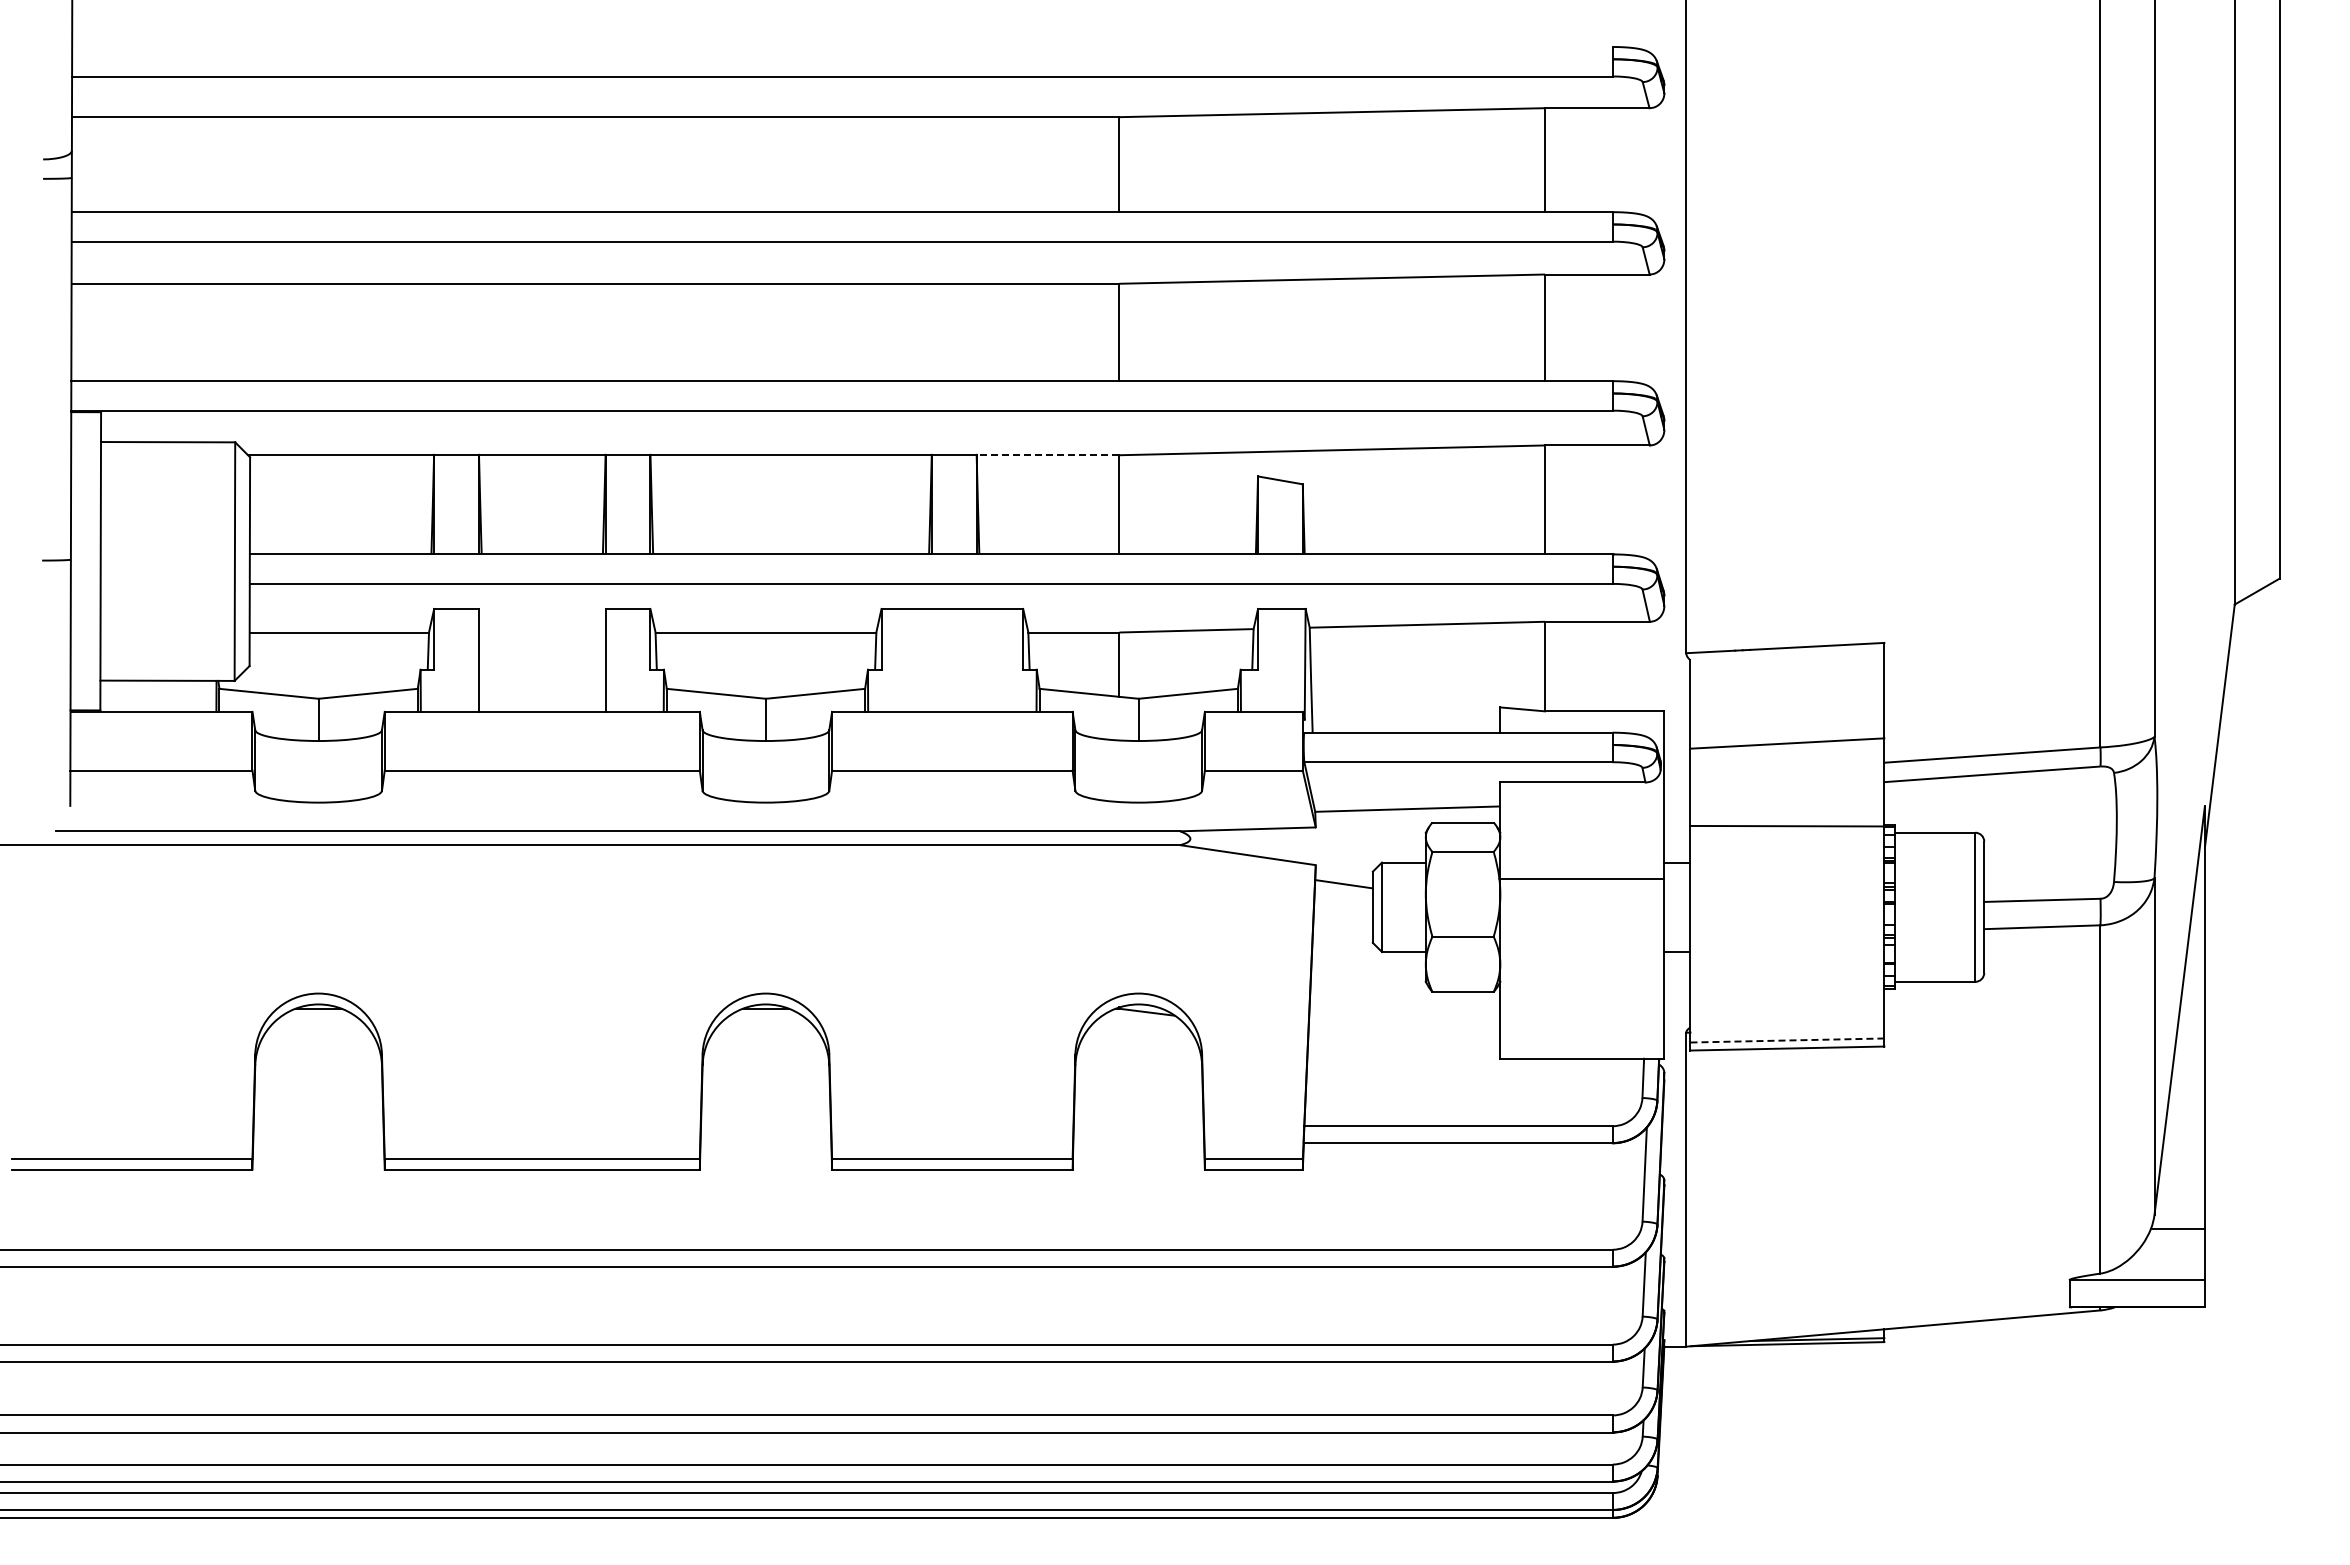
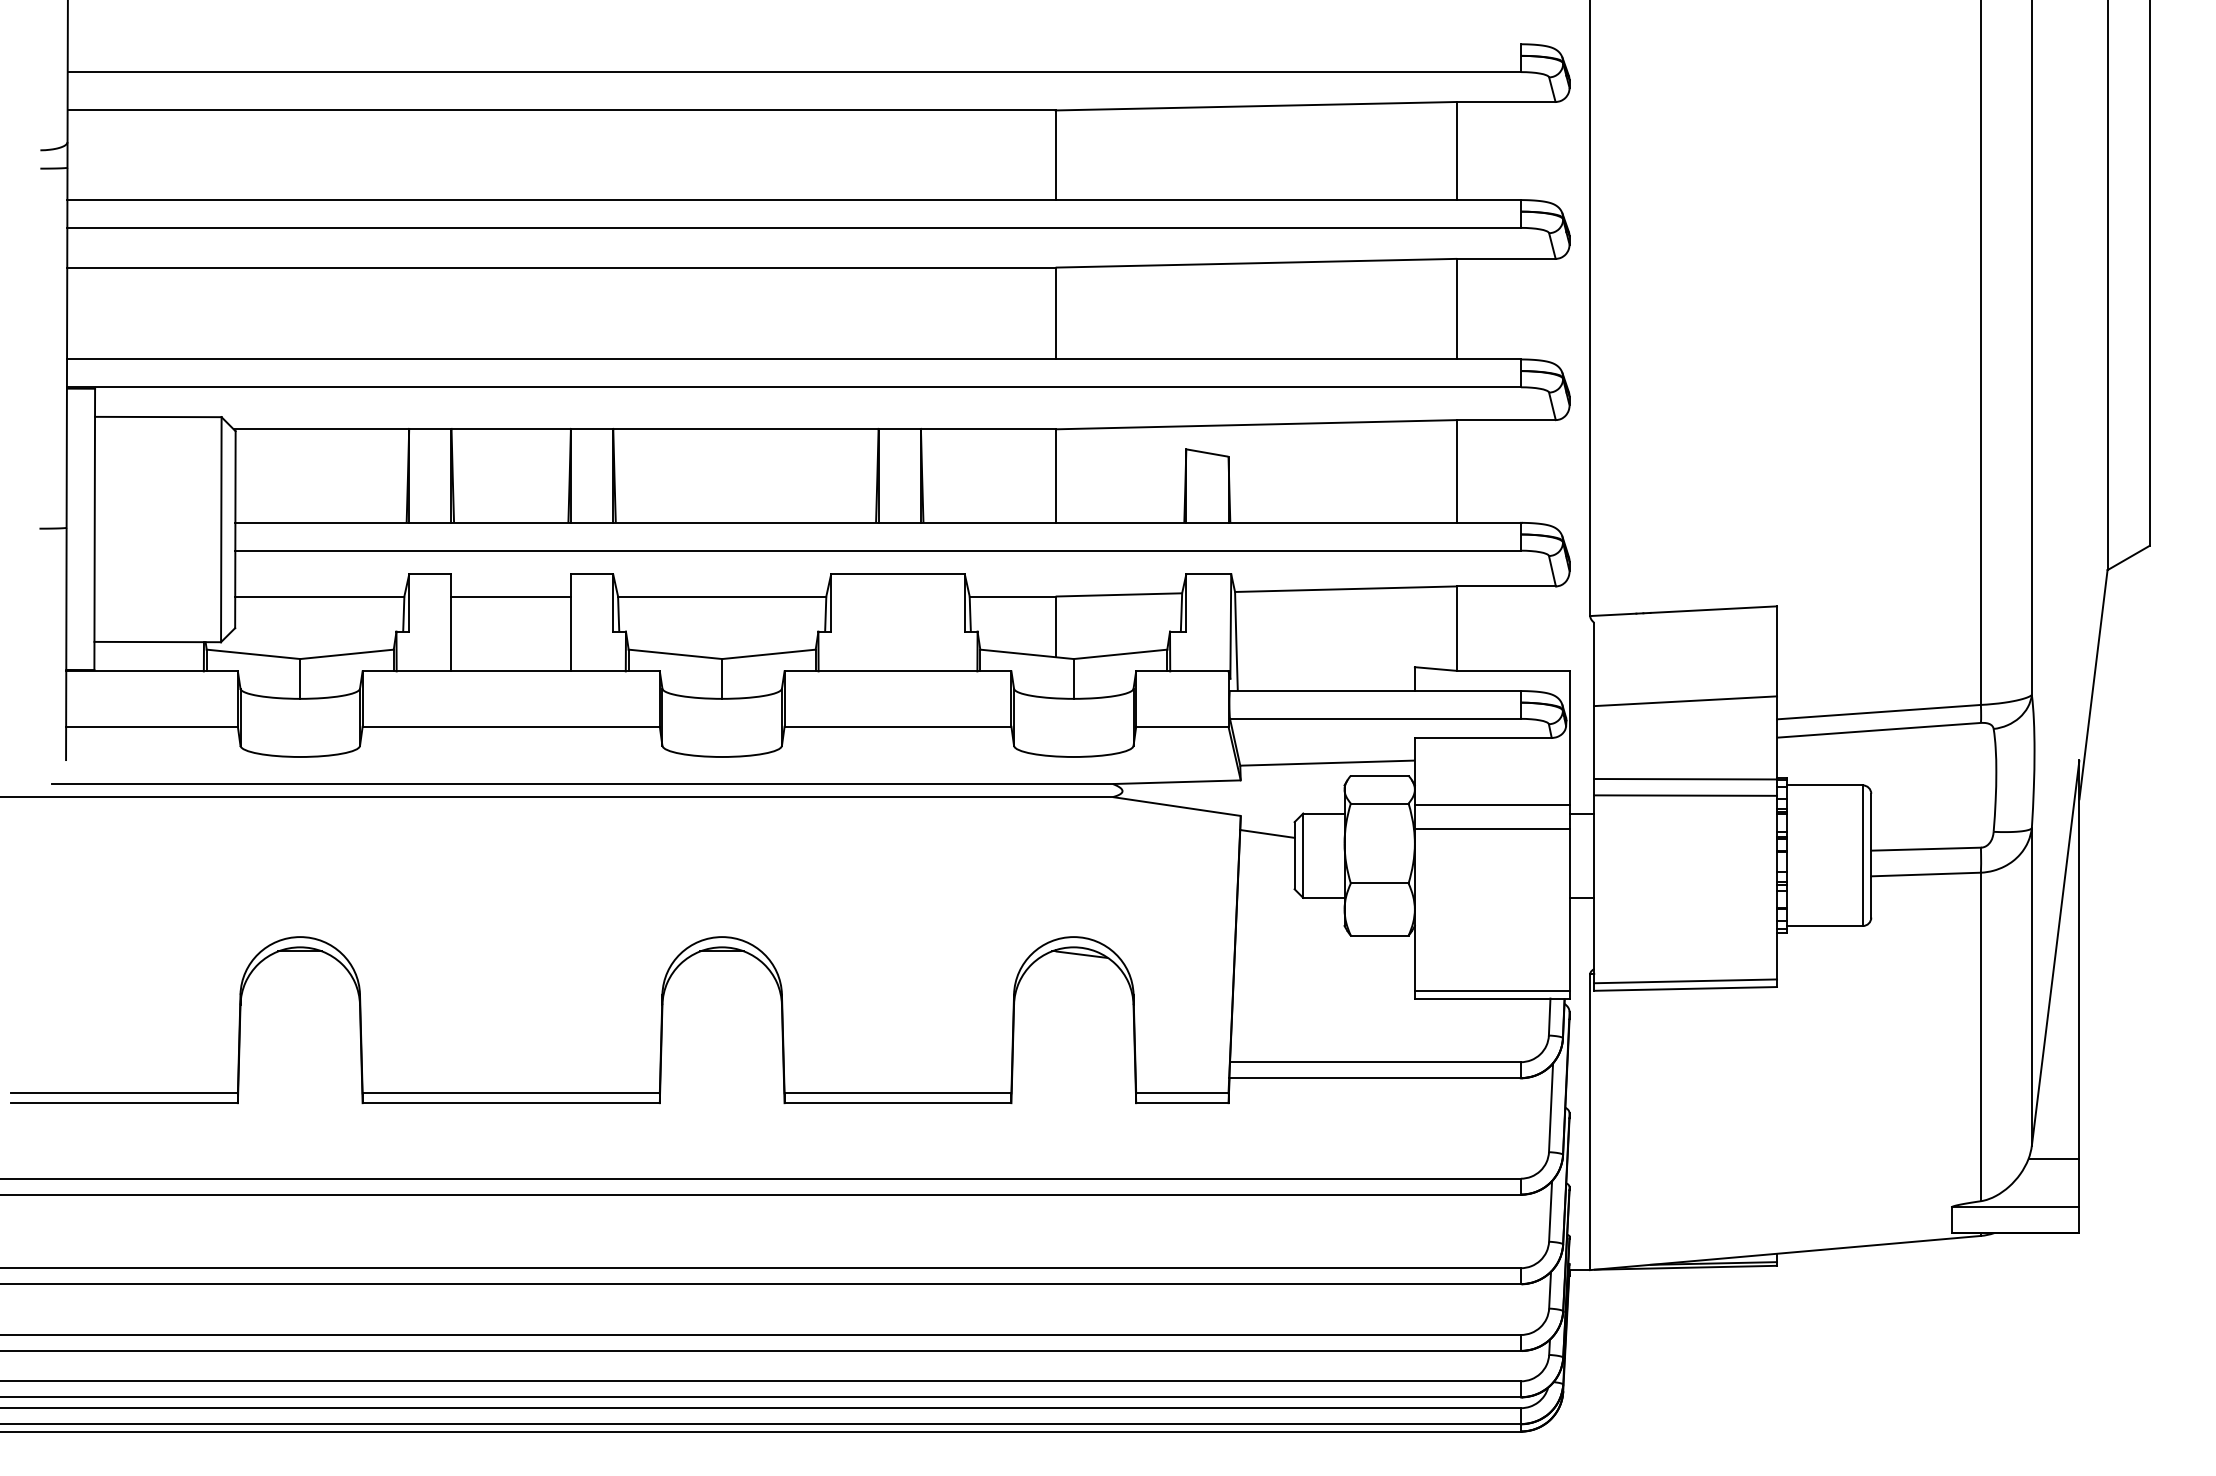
line: (1047, 455) -> (987, 429), dashed -> solid
line: (541, 632) -> (510, 596), added
line: (1787, 843) -> (1685, 795), added
line: (1582, 853) -> (1492, 804), added
line: (1787, 1040) -> (1685, 981), dashed -> solid
line: (1582, 1050) -> (1492, 990), added

